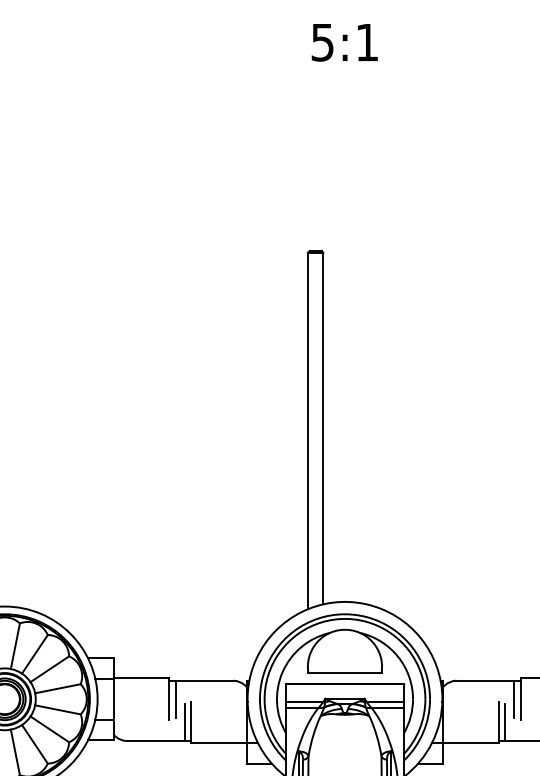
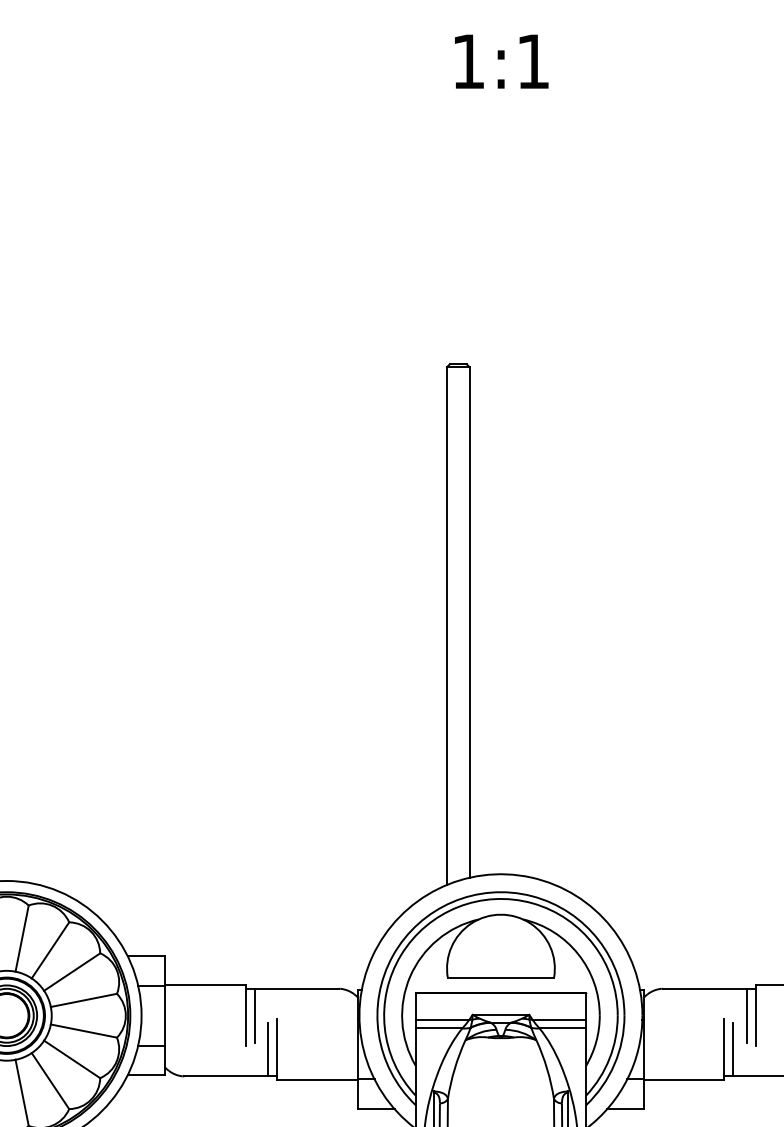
text: (322, 42) -> (468, 61), 5:1 -> 1:1

